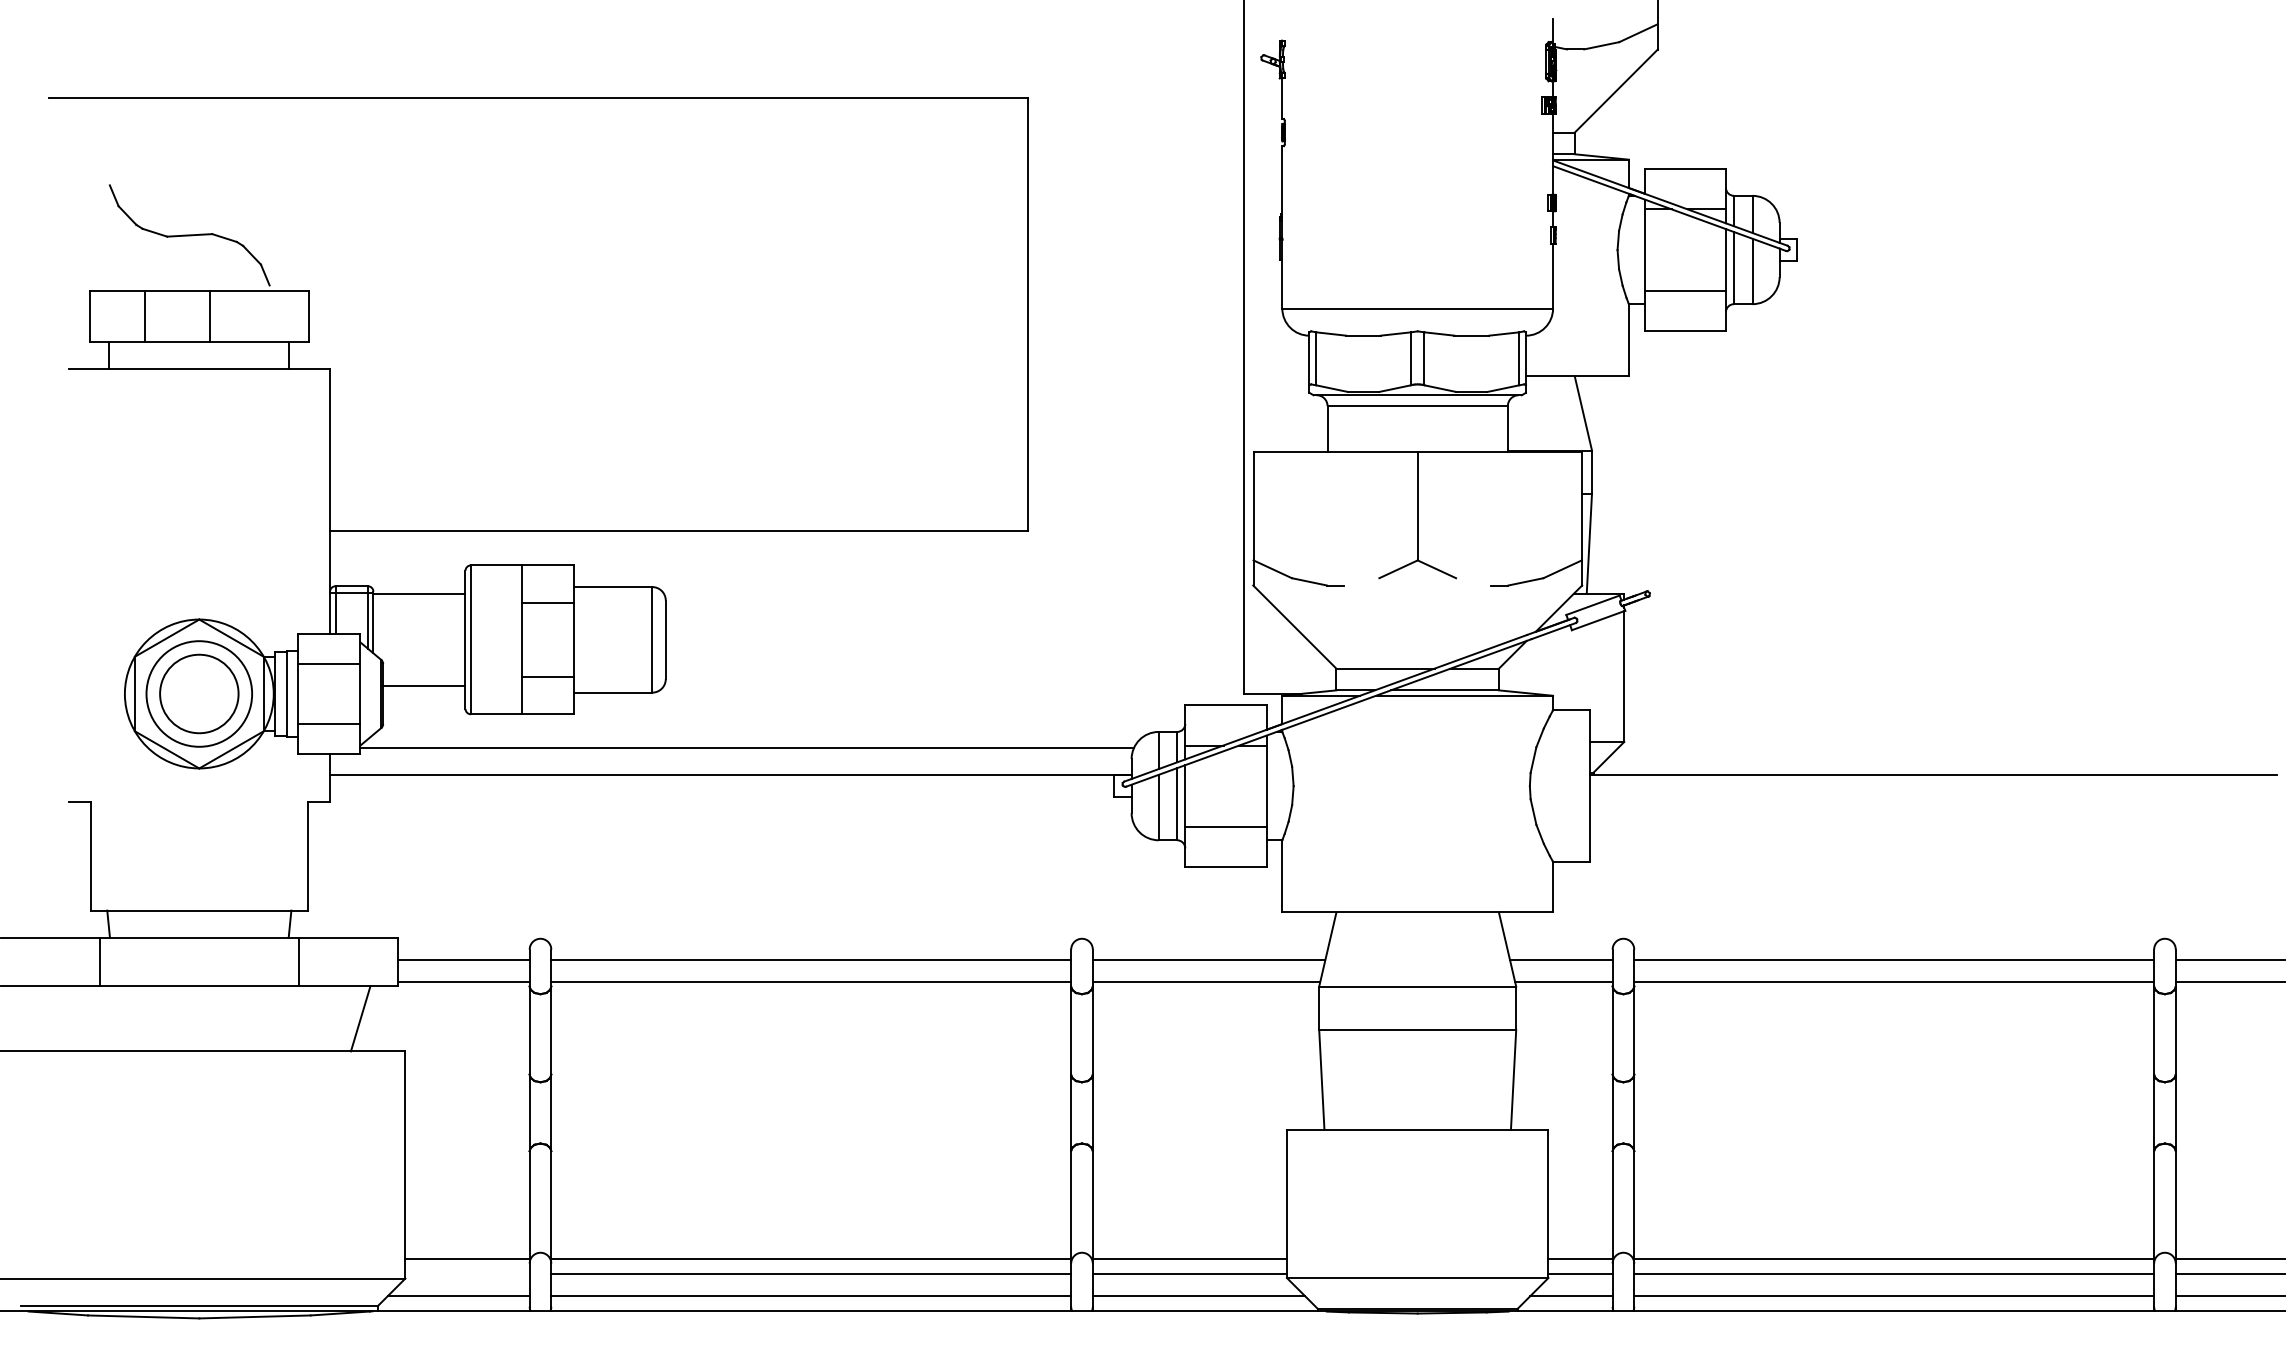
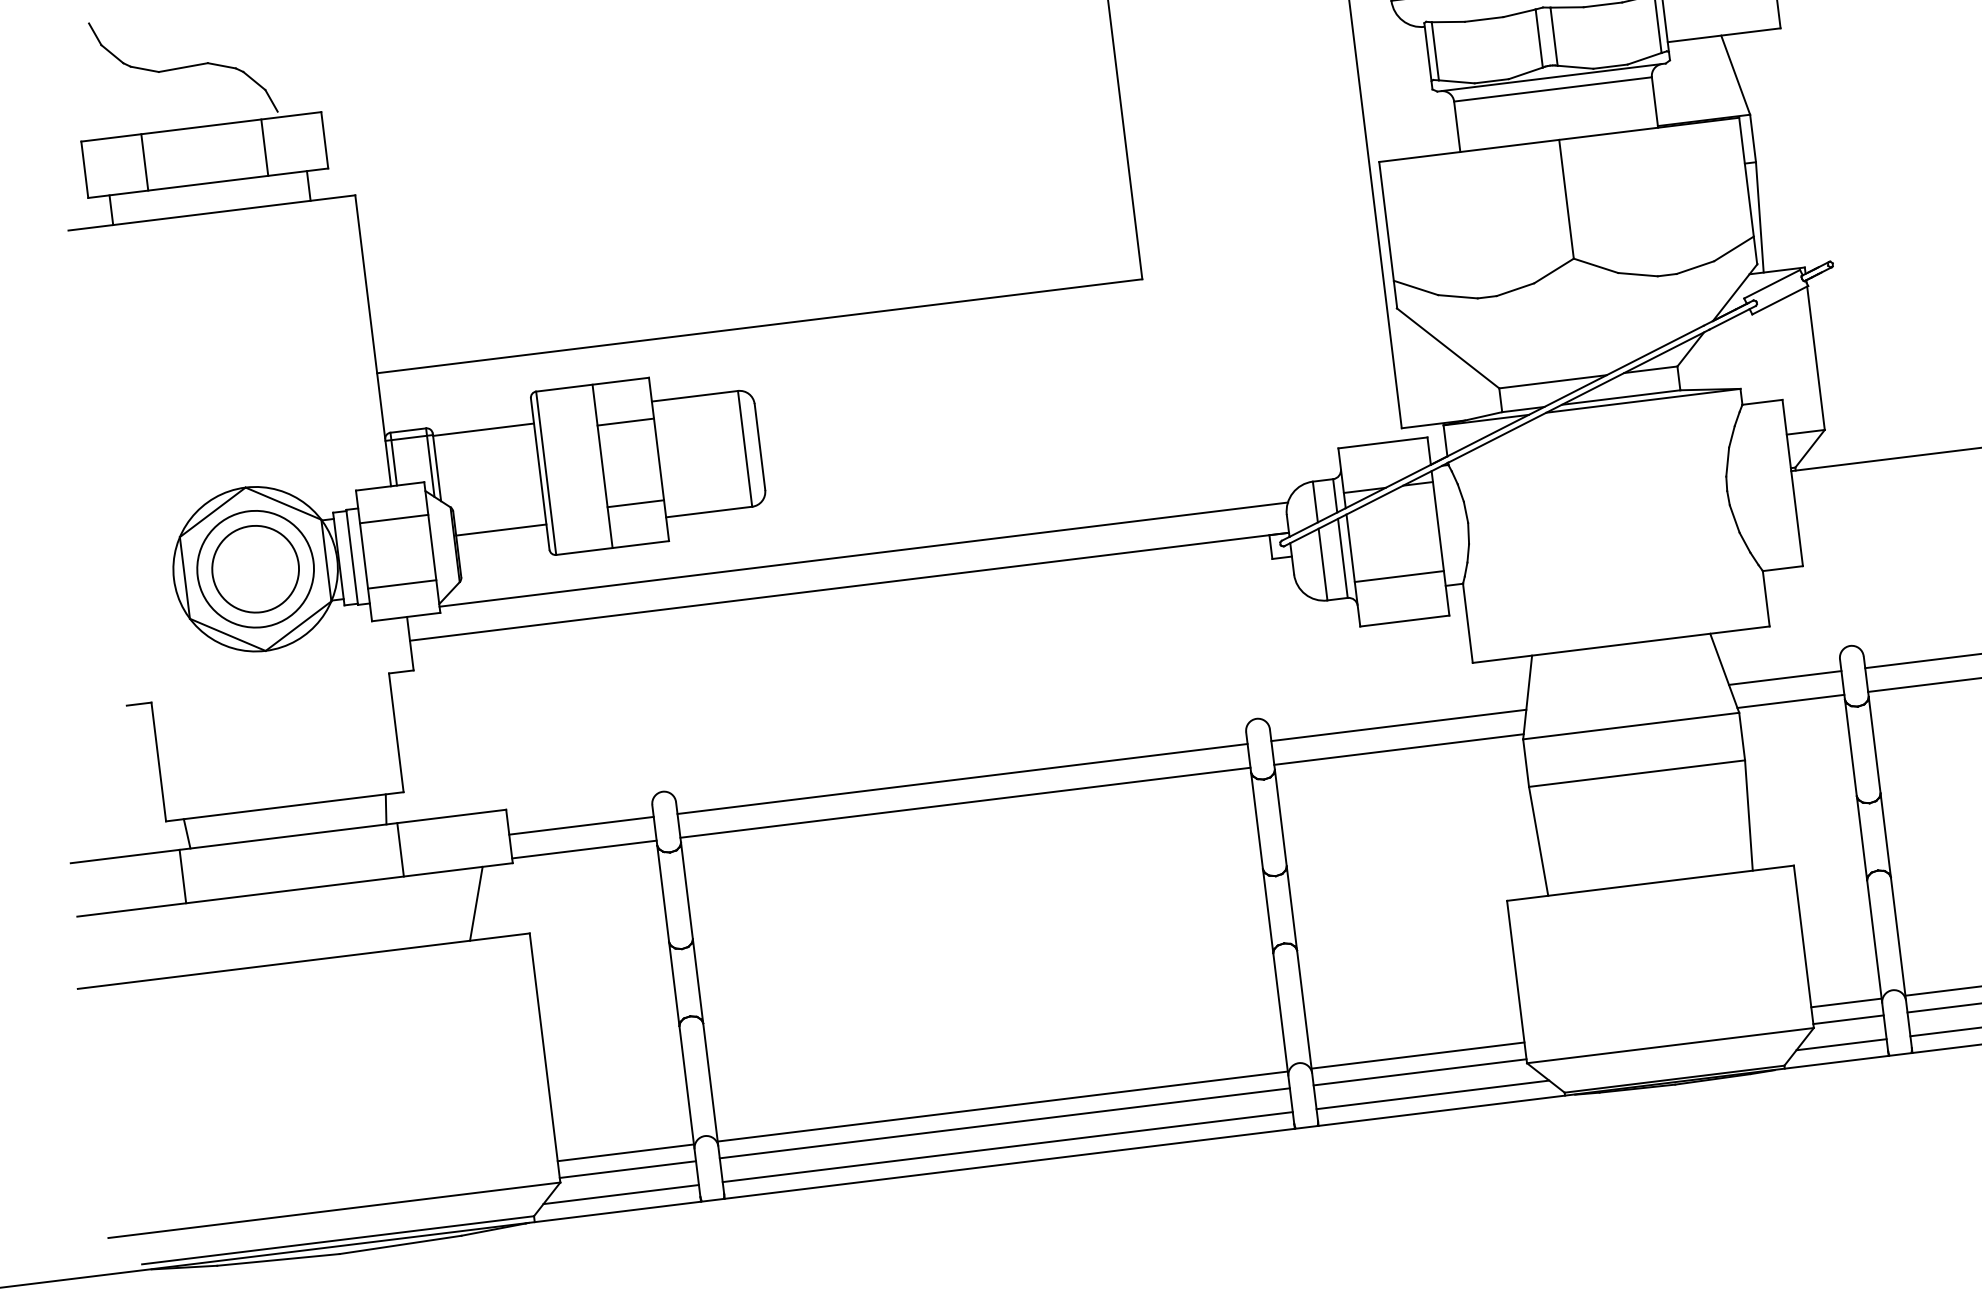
line: (210, 316) -> (265, 147), moved
line: (1361, 581) -> (1515, 289), added
line: (1473, 581) -> (1637, 274), added
line: (467, 1274) -> (627, 1169), added

